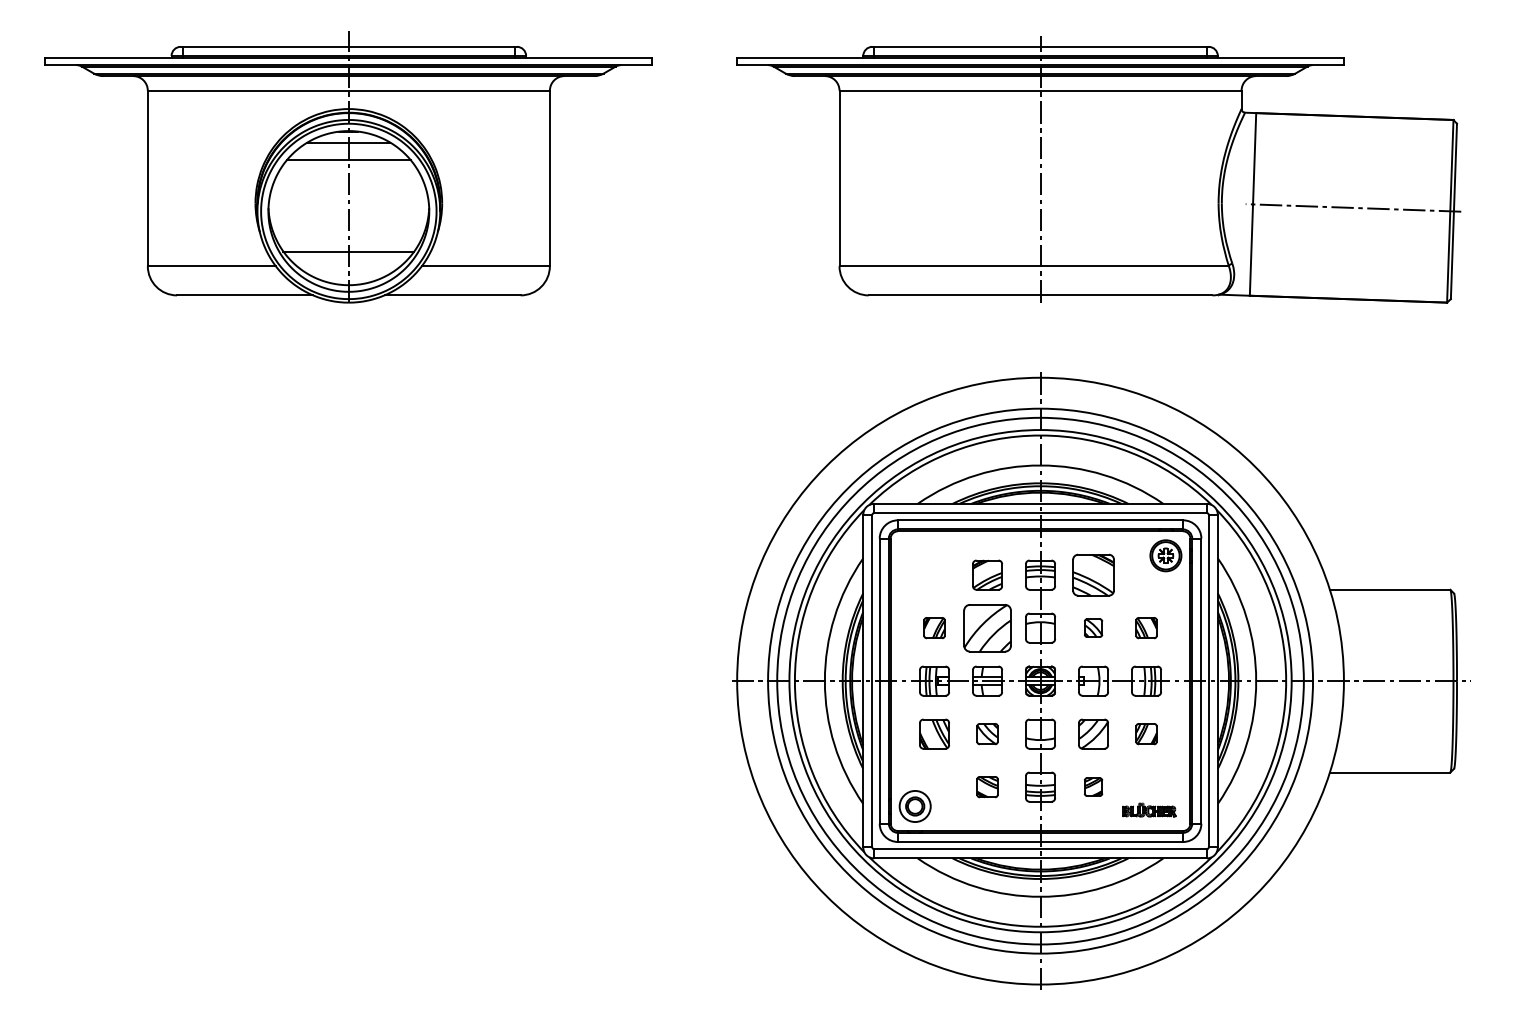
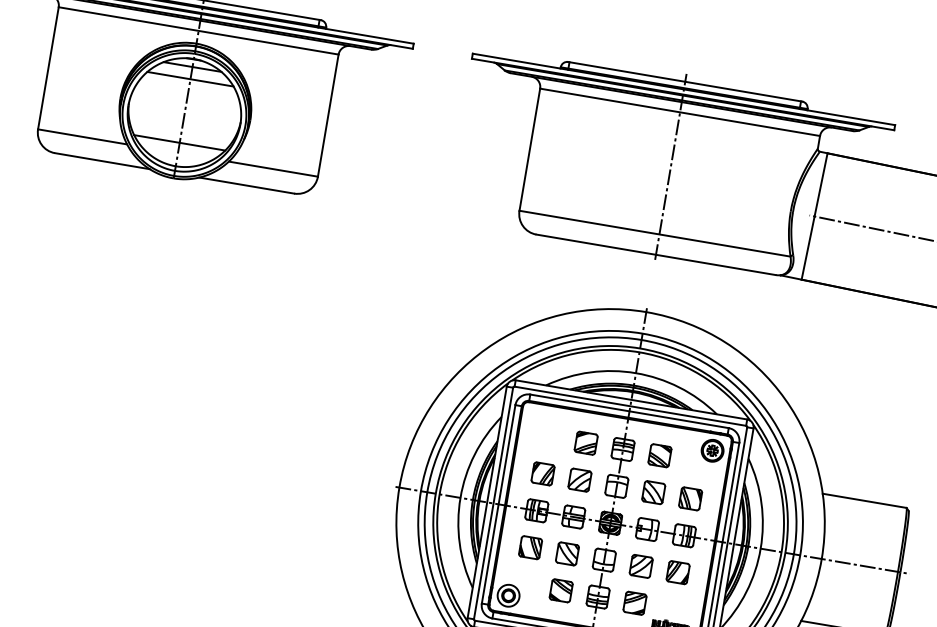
part: (1093, 574) -> (660, 455), size x0.71
part: (934, 627) -> (543, 473), size x1.43
part: (987, 627) -> (579, 479), size x0.62
part: (1093, 627) -> (653, 492), size x1.67
part: (1146, 627) -> (690, 498), size x1.43
part: (987, 733) -> (567, 553), size x1.43
part: (1146, 733) -> (678, 572), size x1.43
part: (987, 786) -> (561, 590), size x1.43
part: (1093, 786) -> (635, 602), size x1.67

